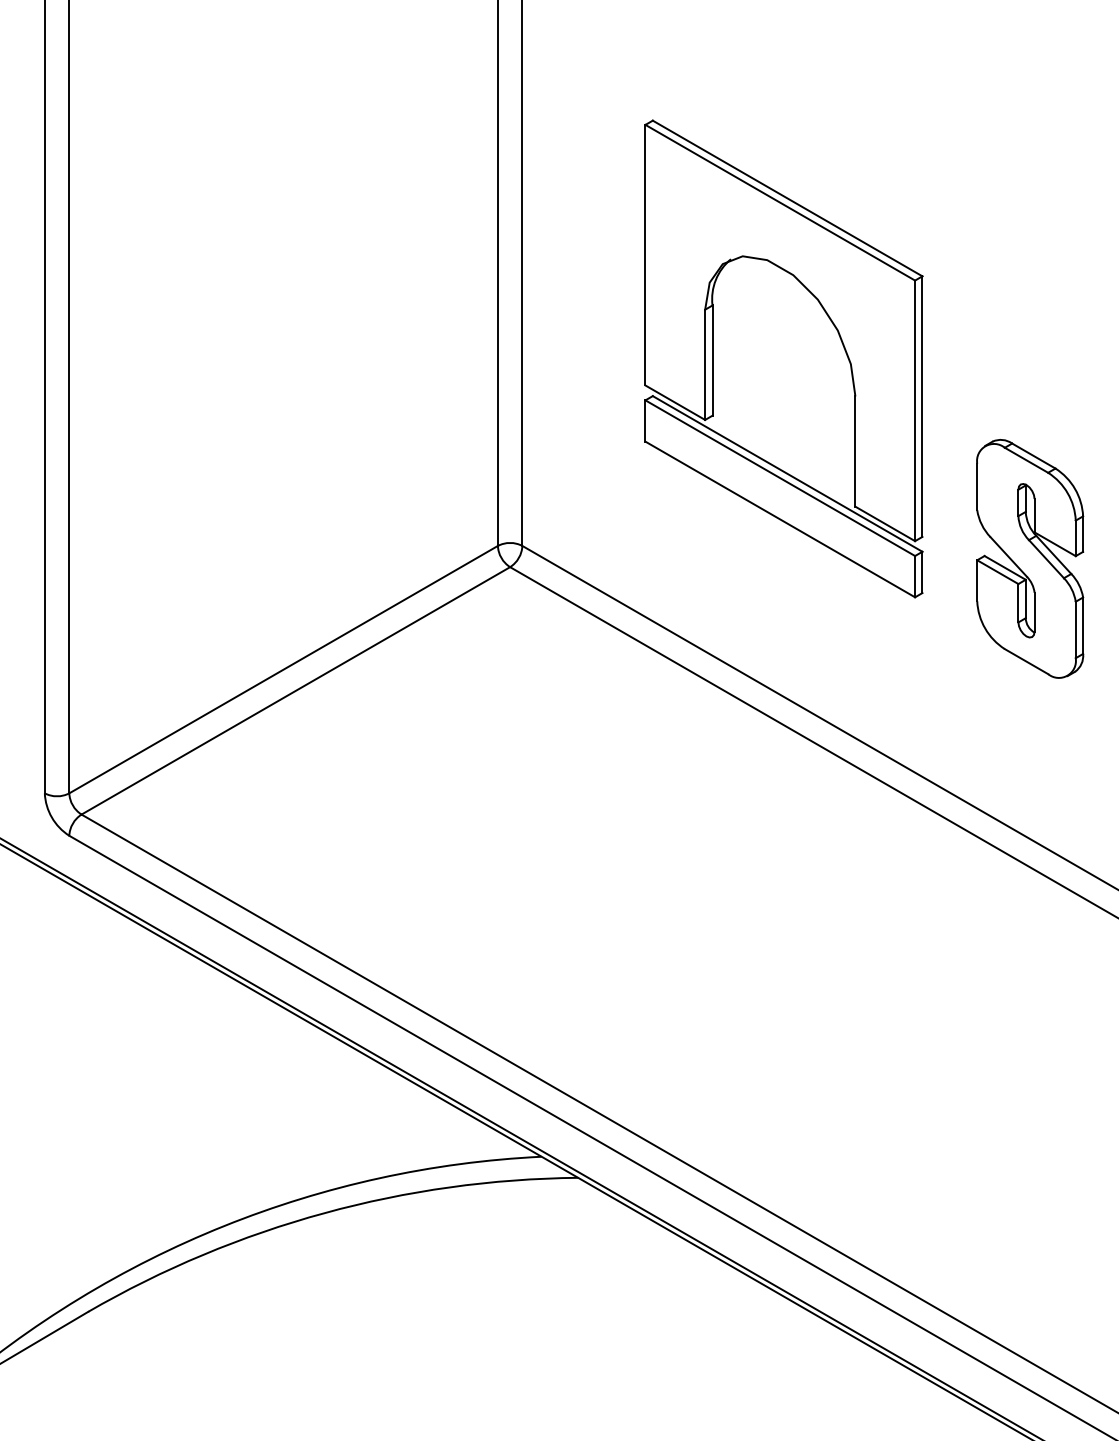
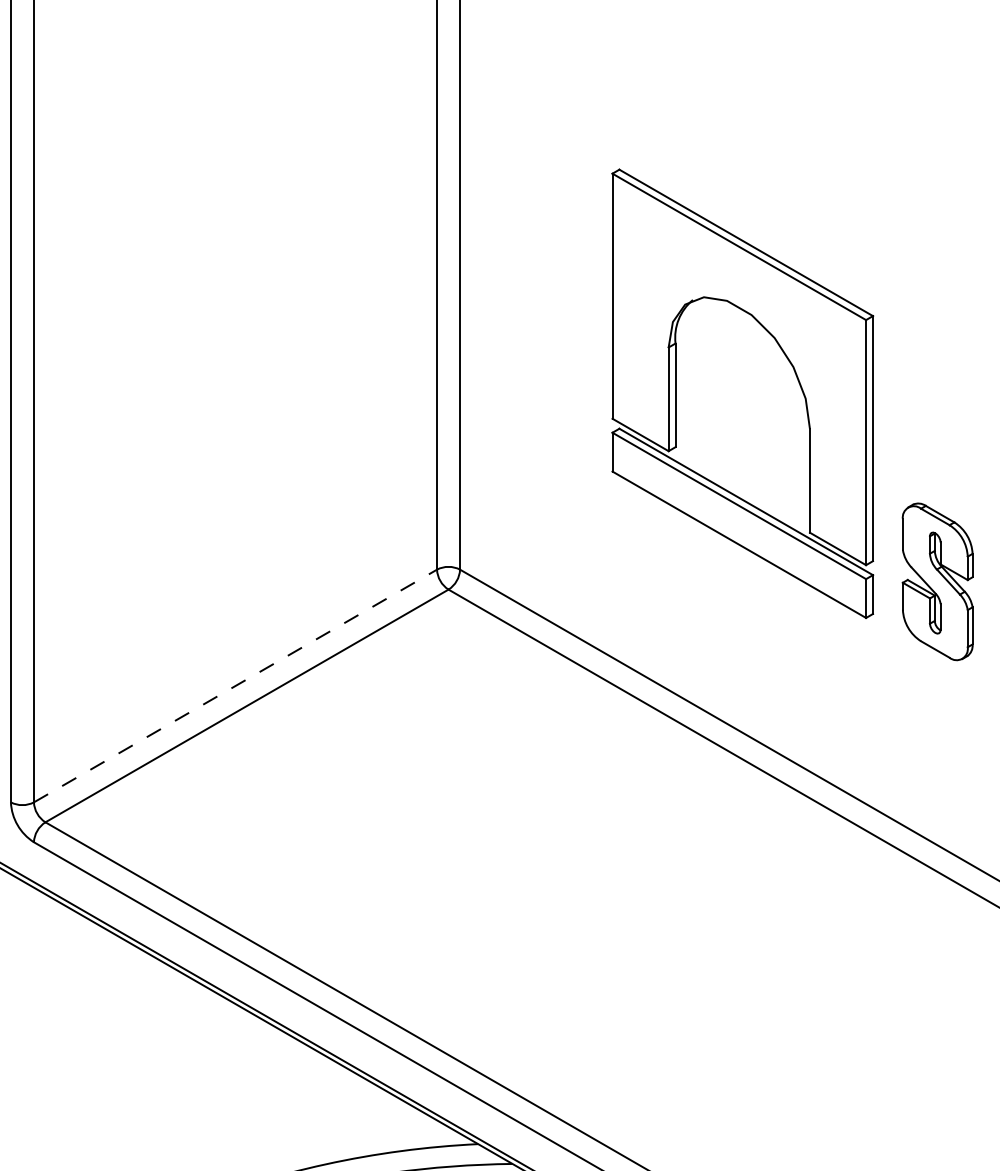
part: (838, 335) -> (794, 371), moved
part: (1030, 558) -> (937, 581), size x0.7
line: (284, 669) -> (236, 685), solid -> dashed

